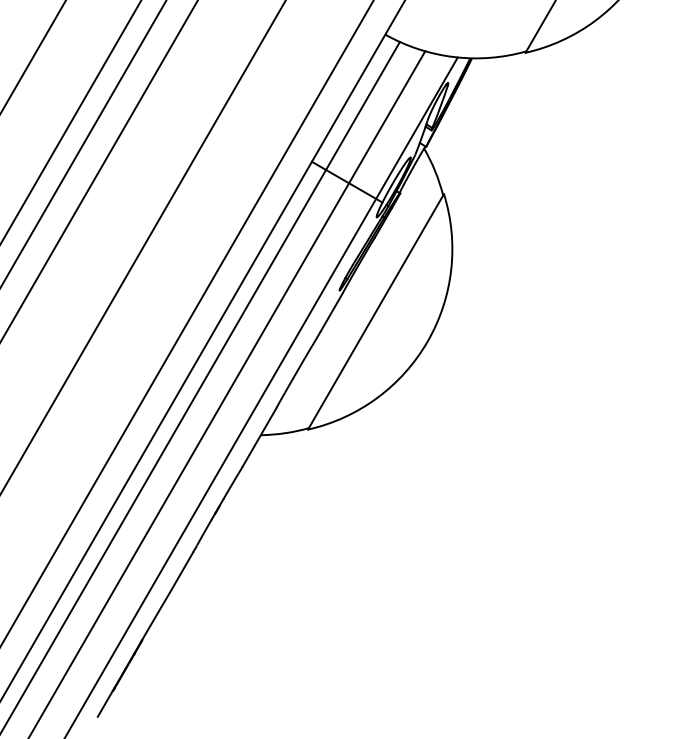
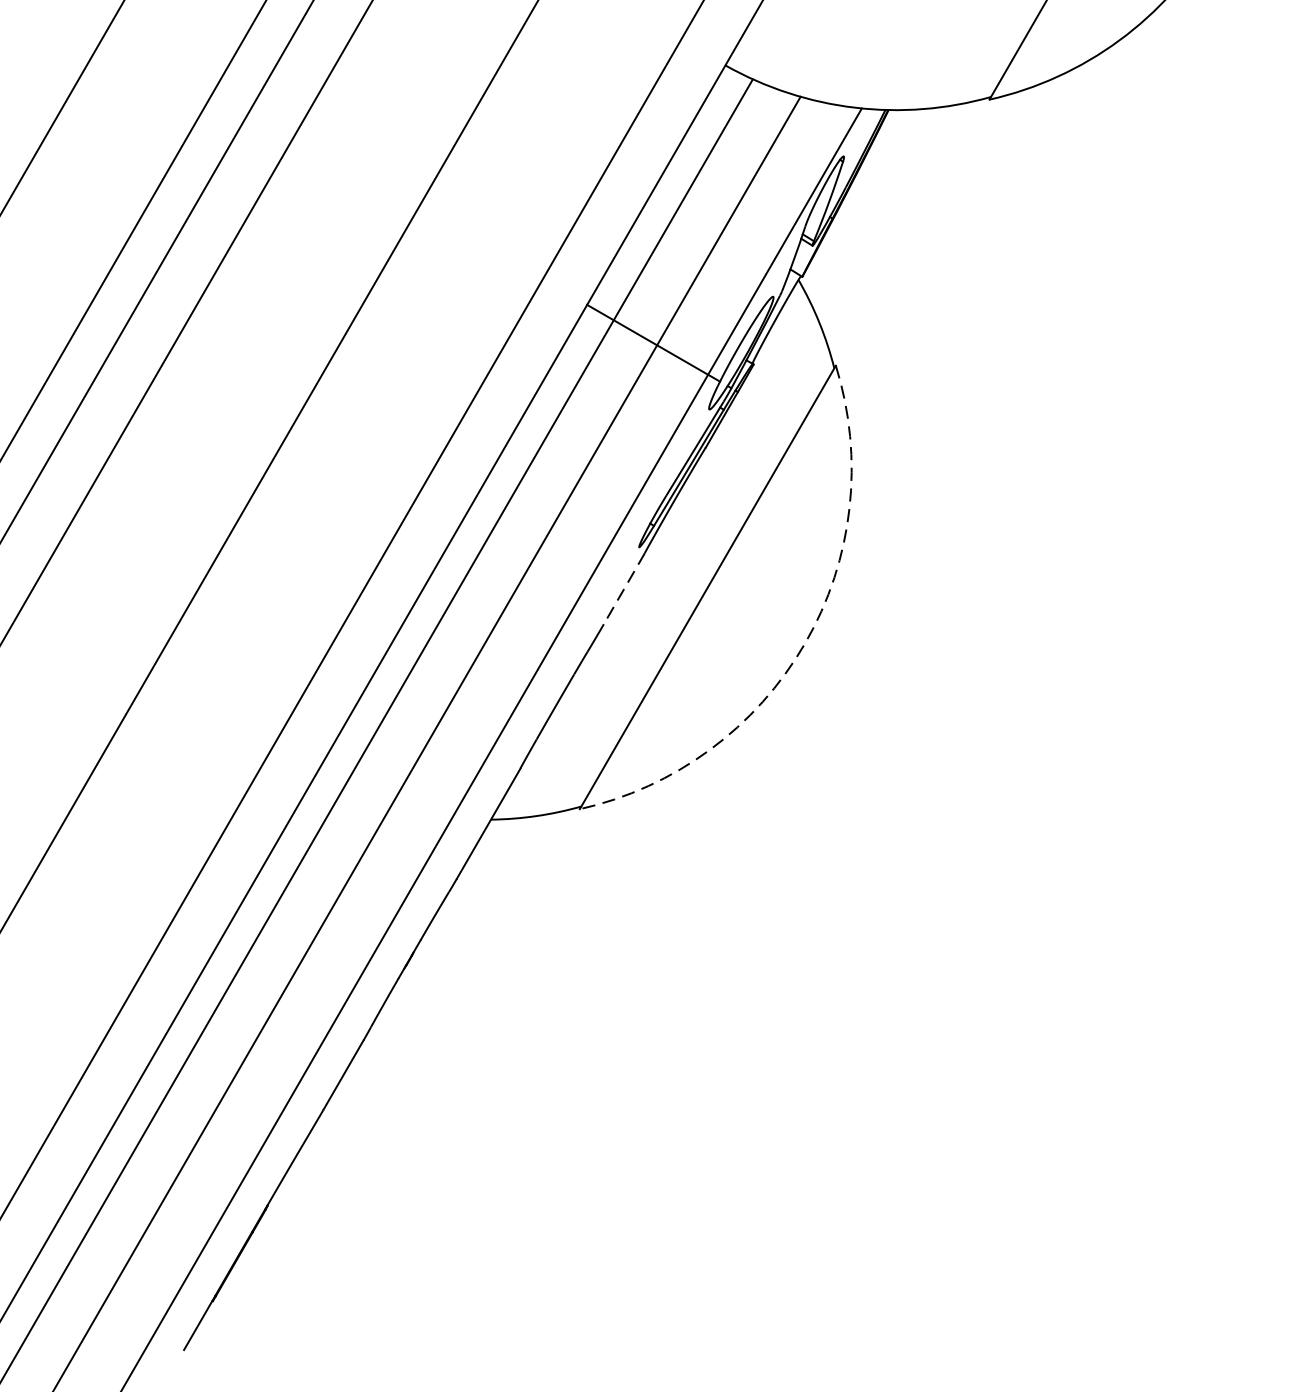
line: (331, 312) -> (624, 588), solid -> dashed
arc: (427, 341) -> (804, 643), solid -> dashed

